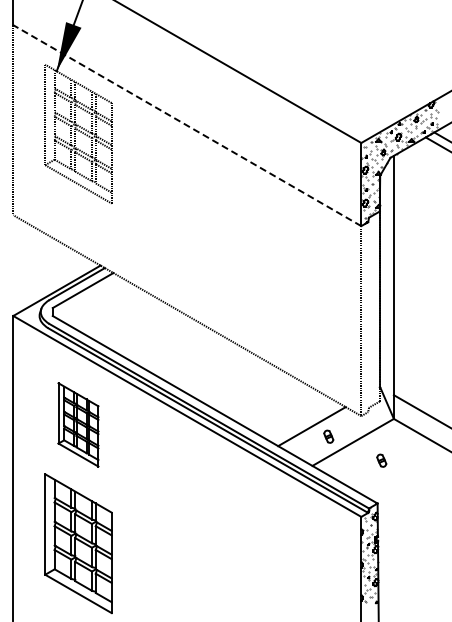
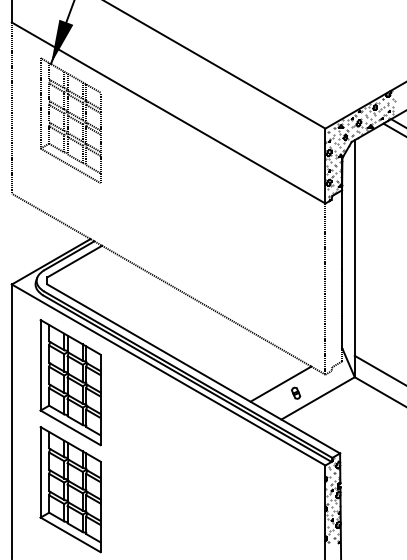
line: (187, 125) -> (168, 112), dashed -> solid
part: (78, 424) -> (70, 382), size x1.67
part: (381, 460) -> (343, 414), removed

